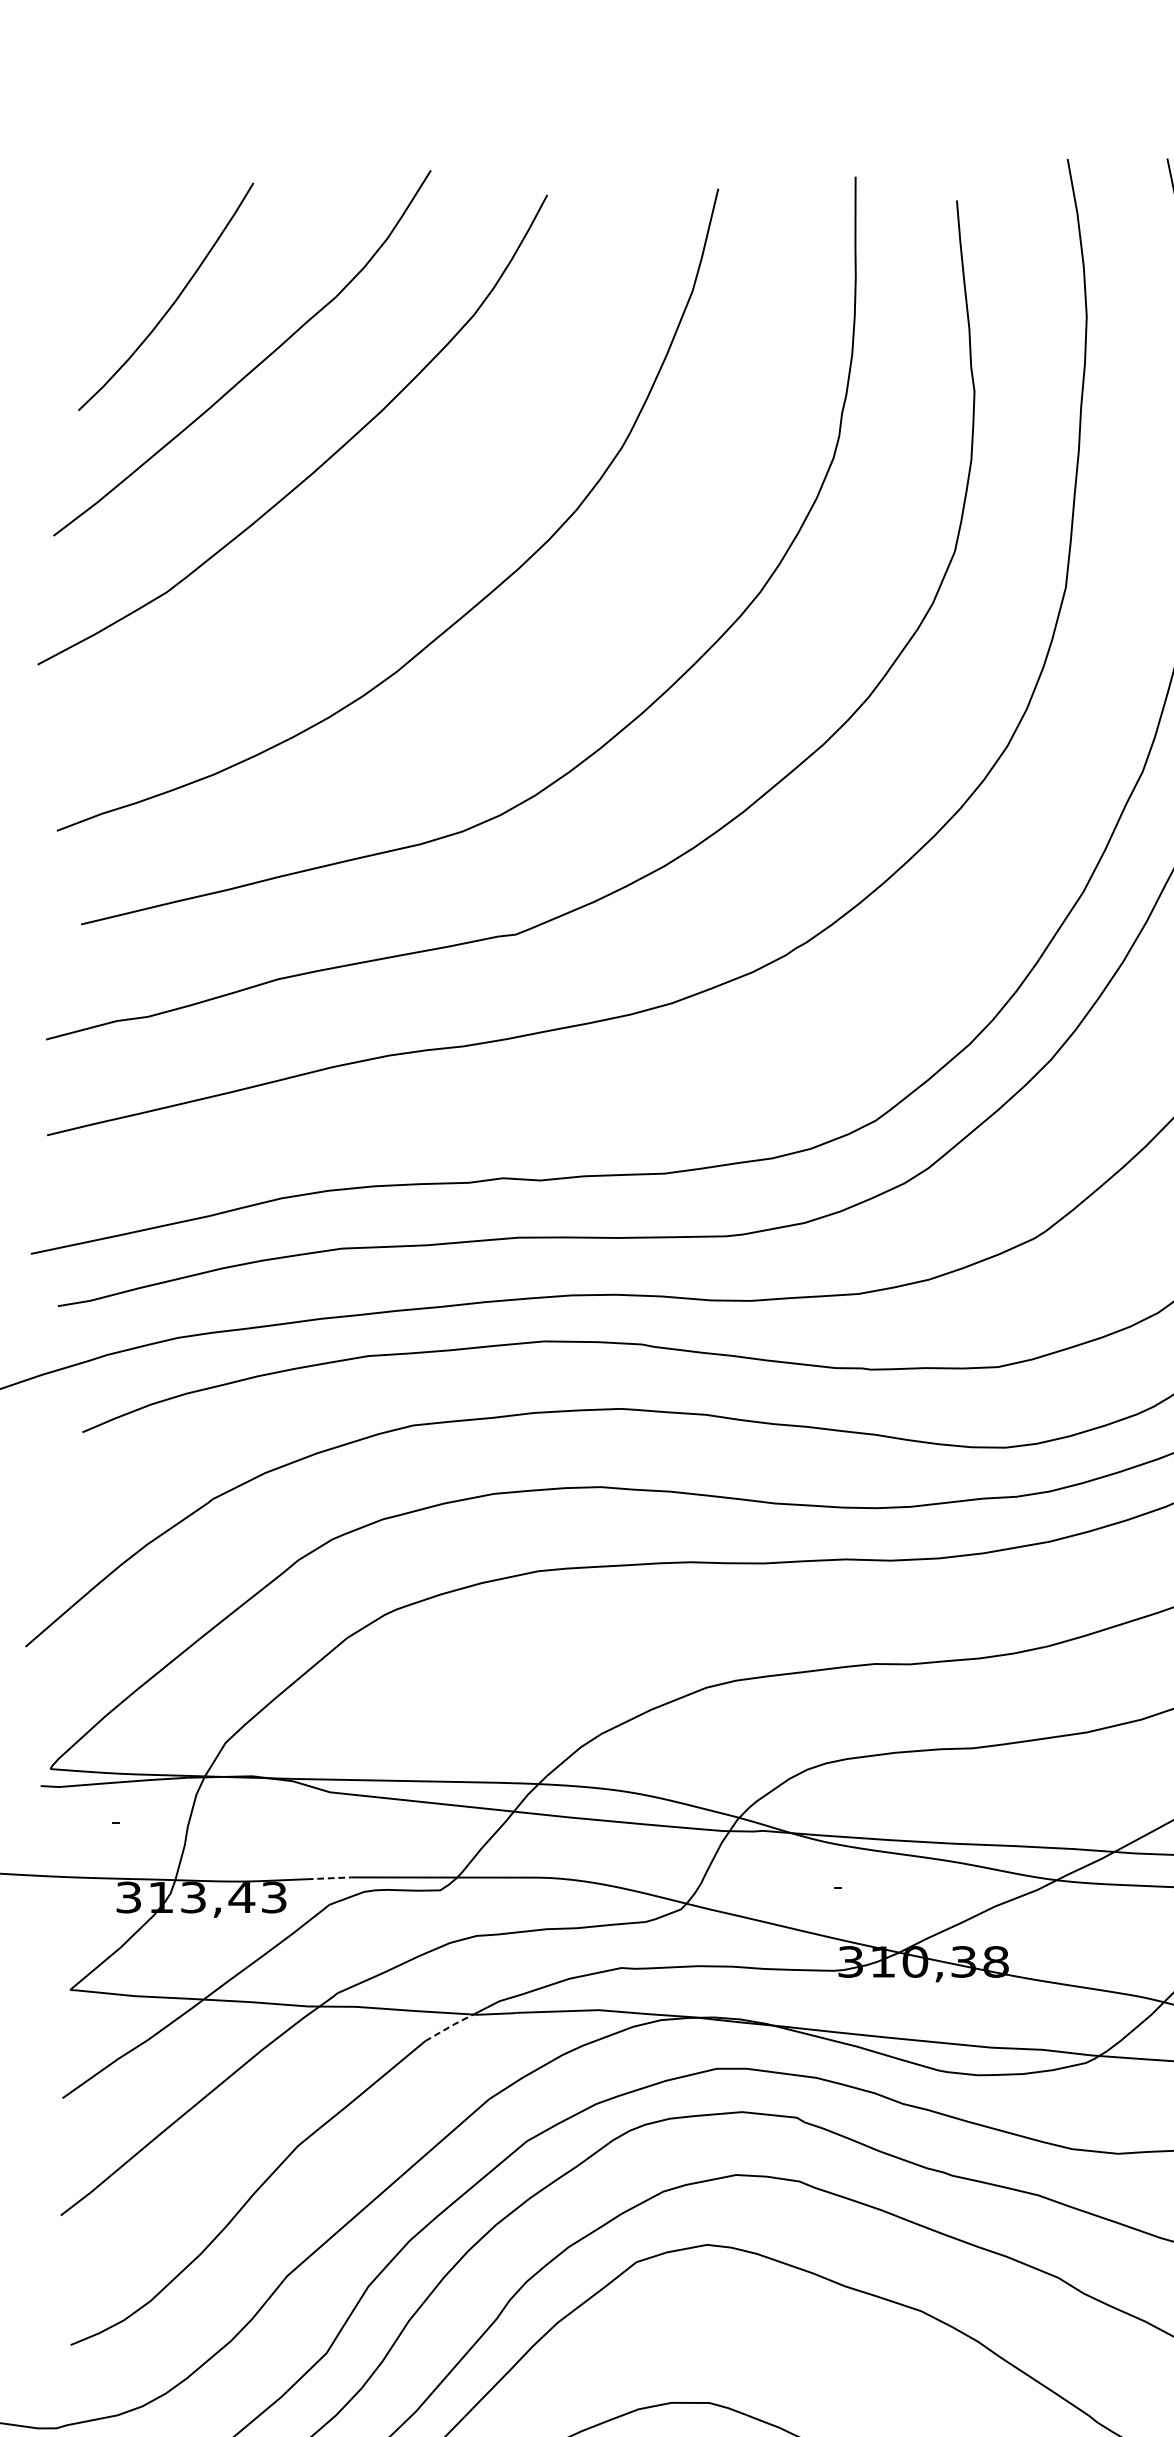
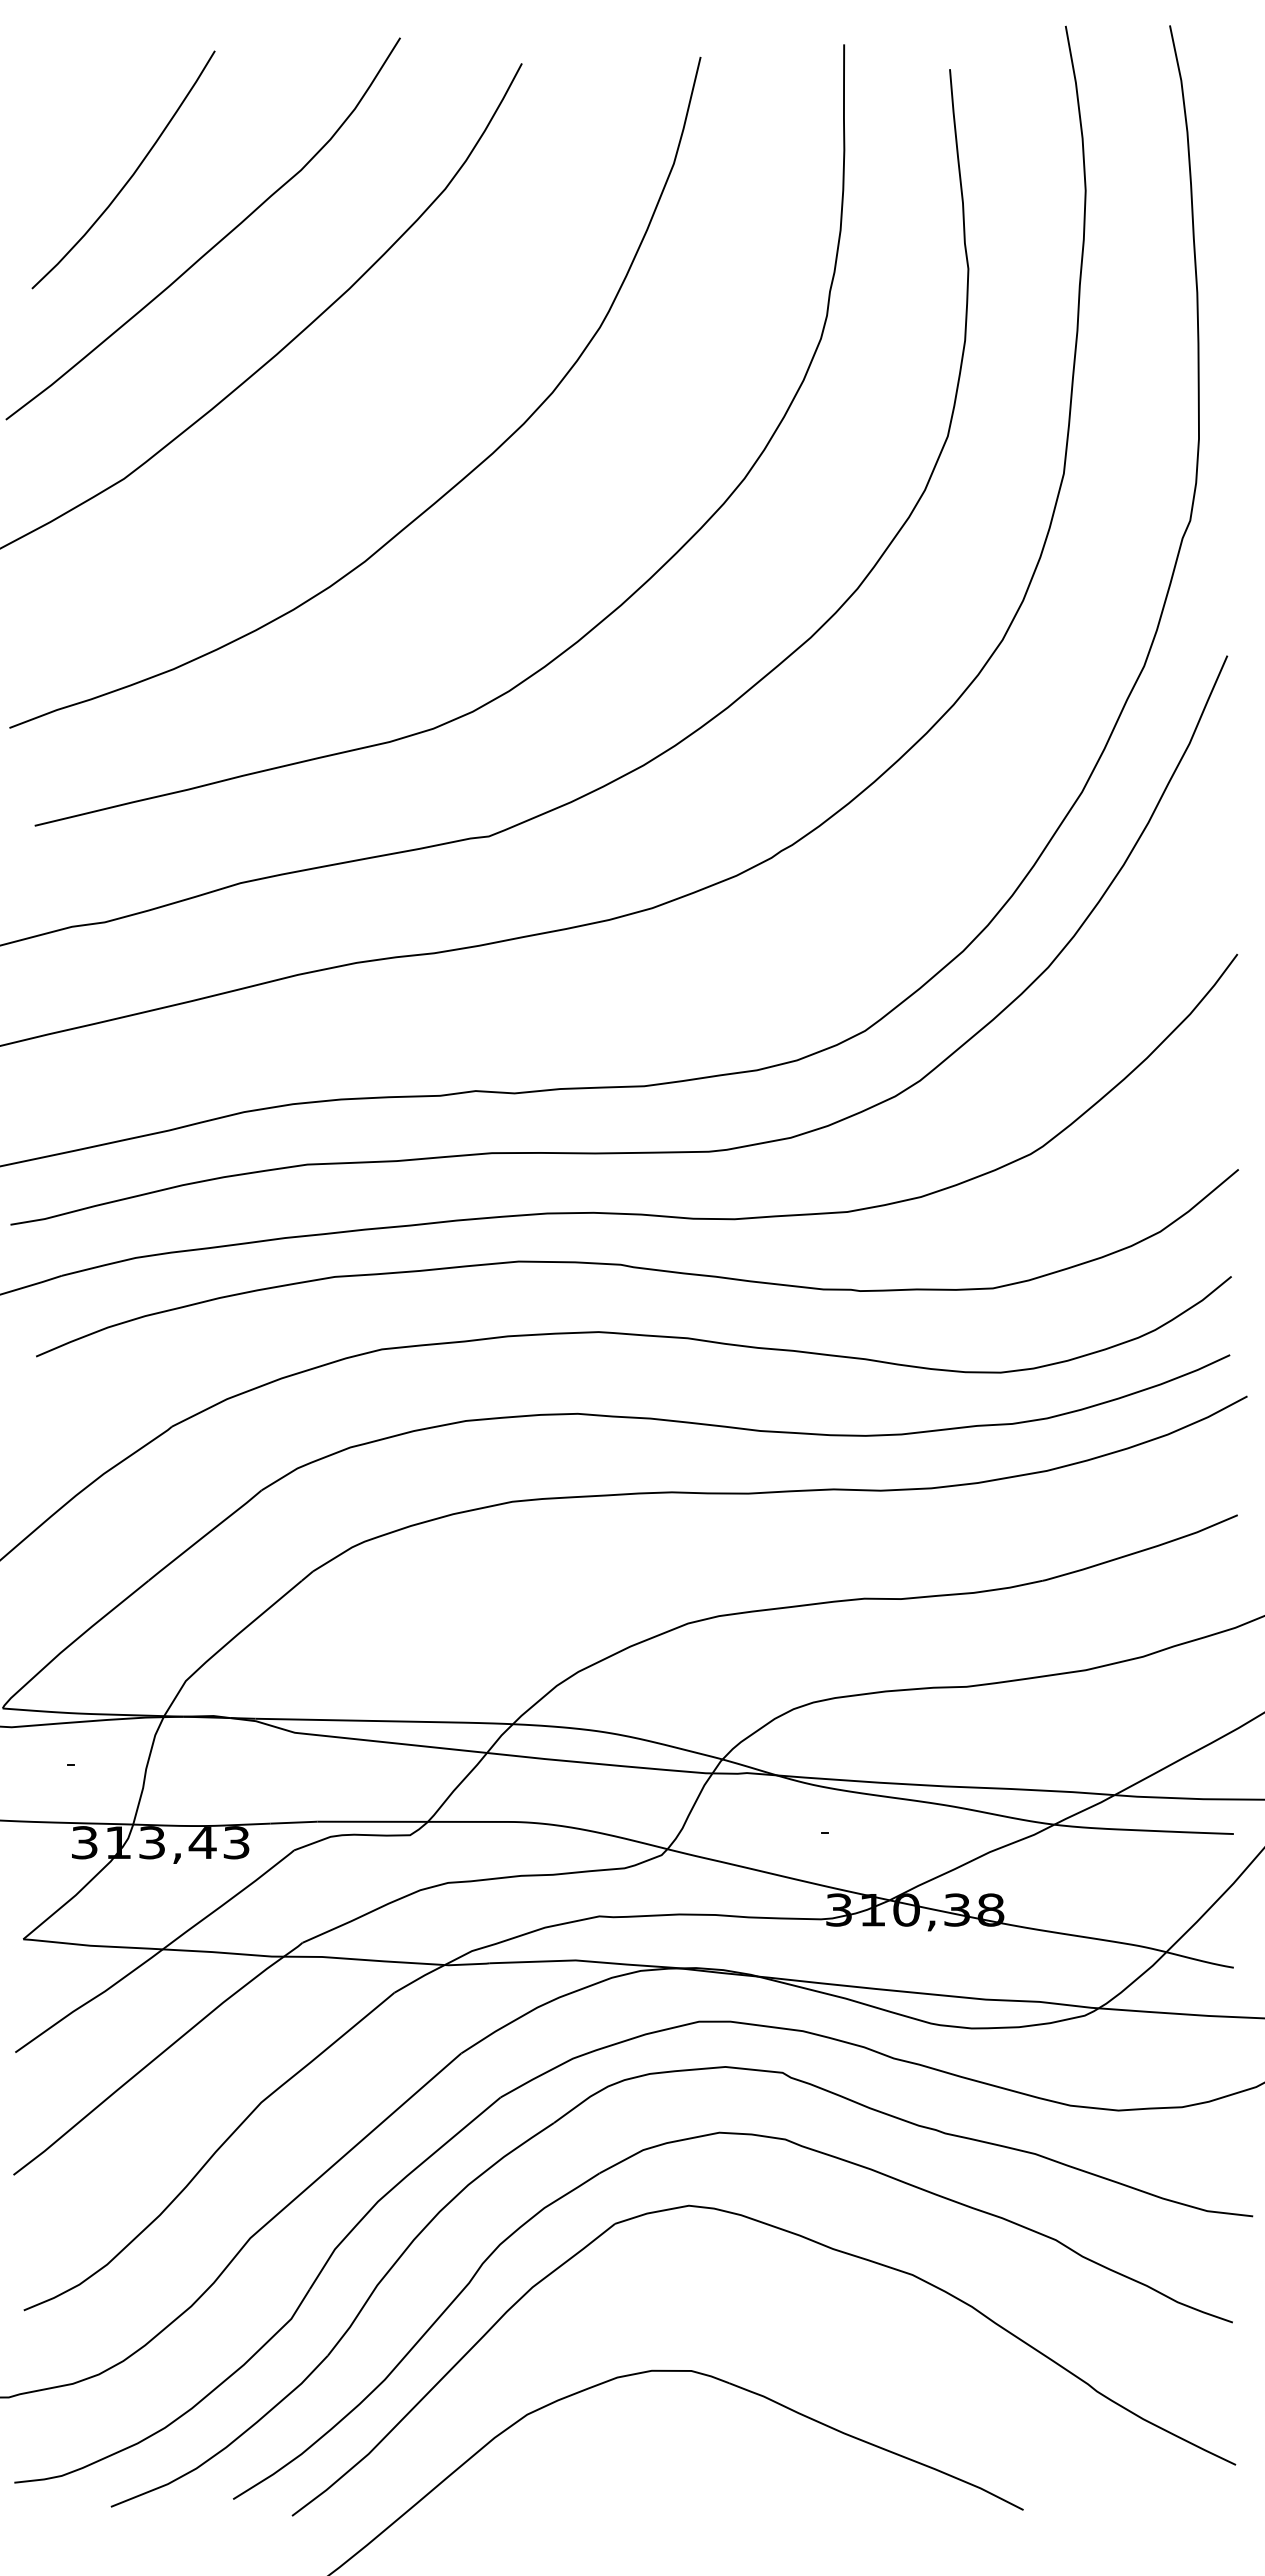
line: (329, 1878) -> (294, 1822), dashed -> solid
line: (449, 2027) -> (419, 1978), dashed -> solid

